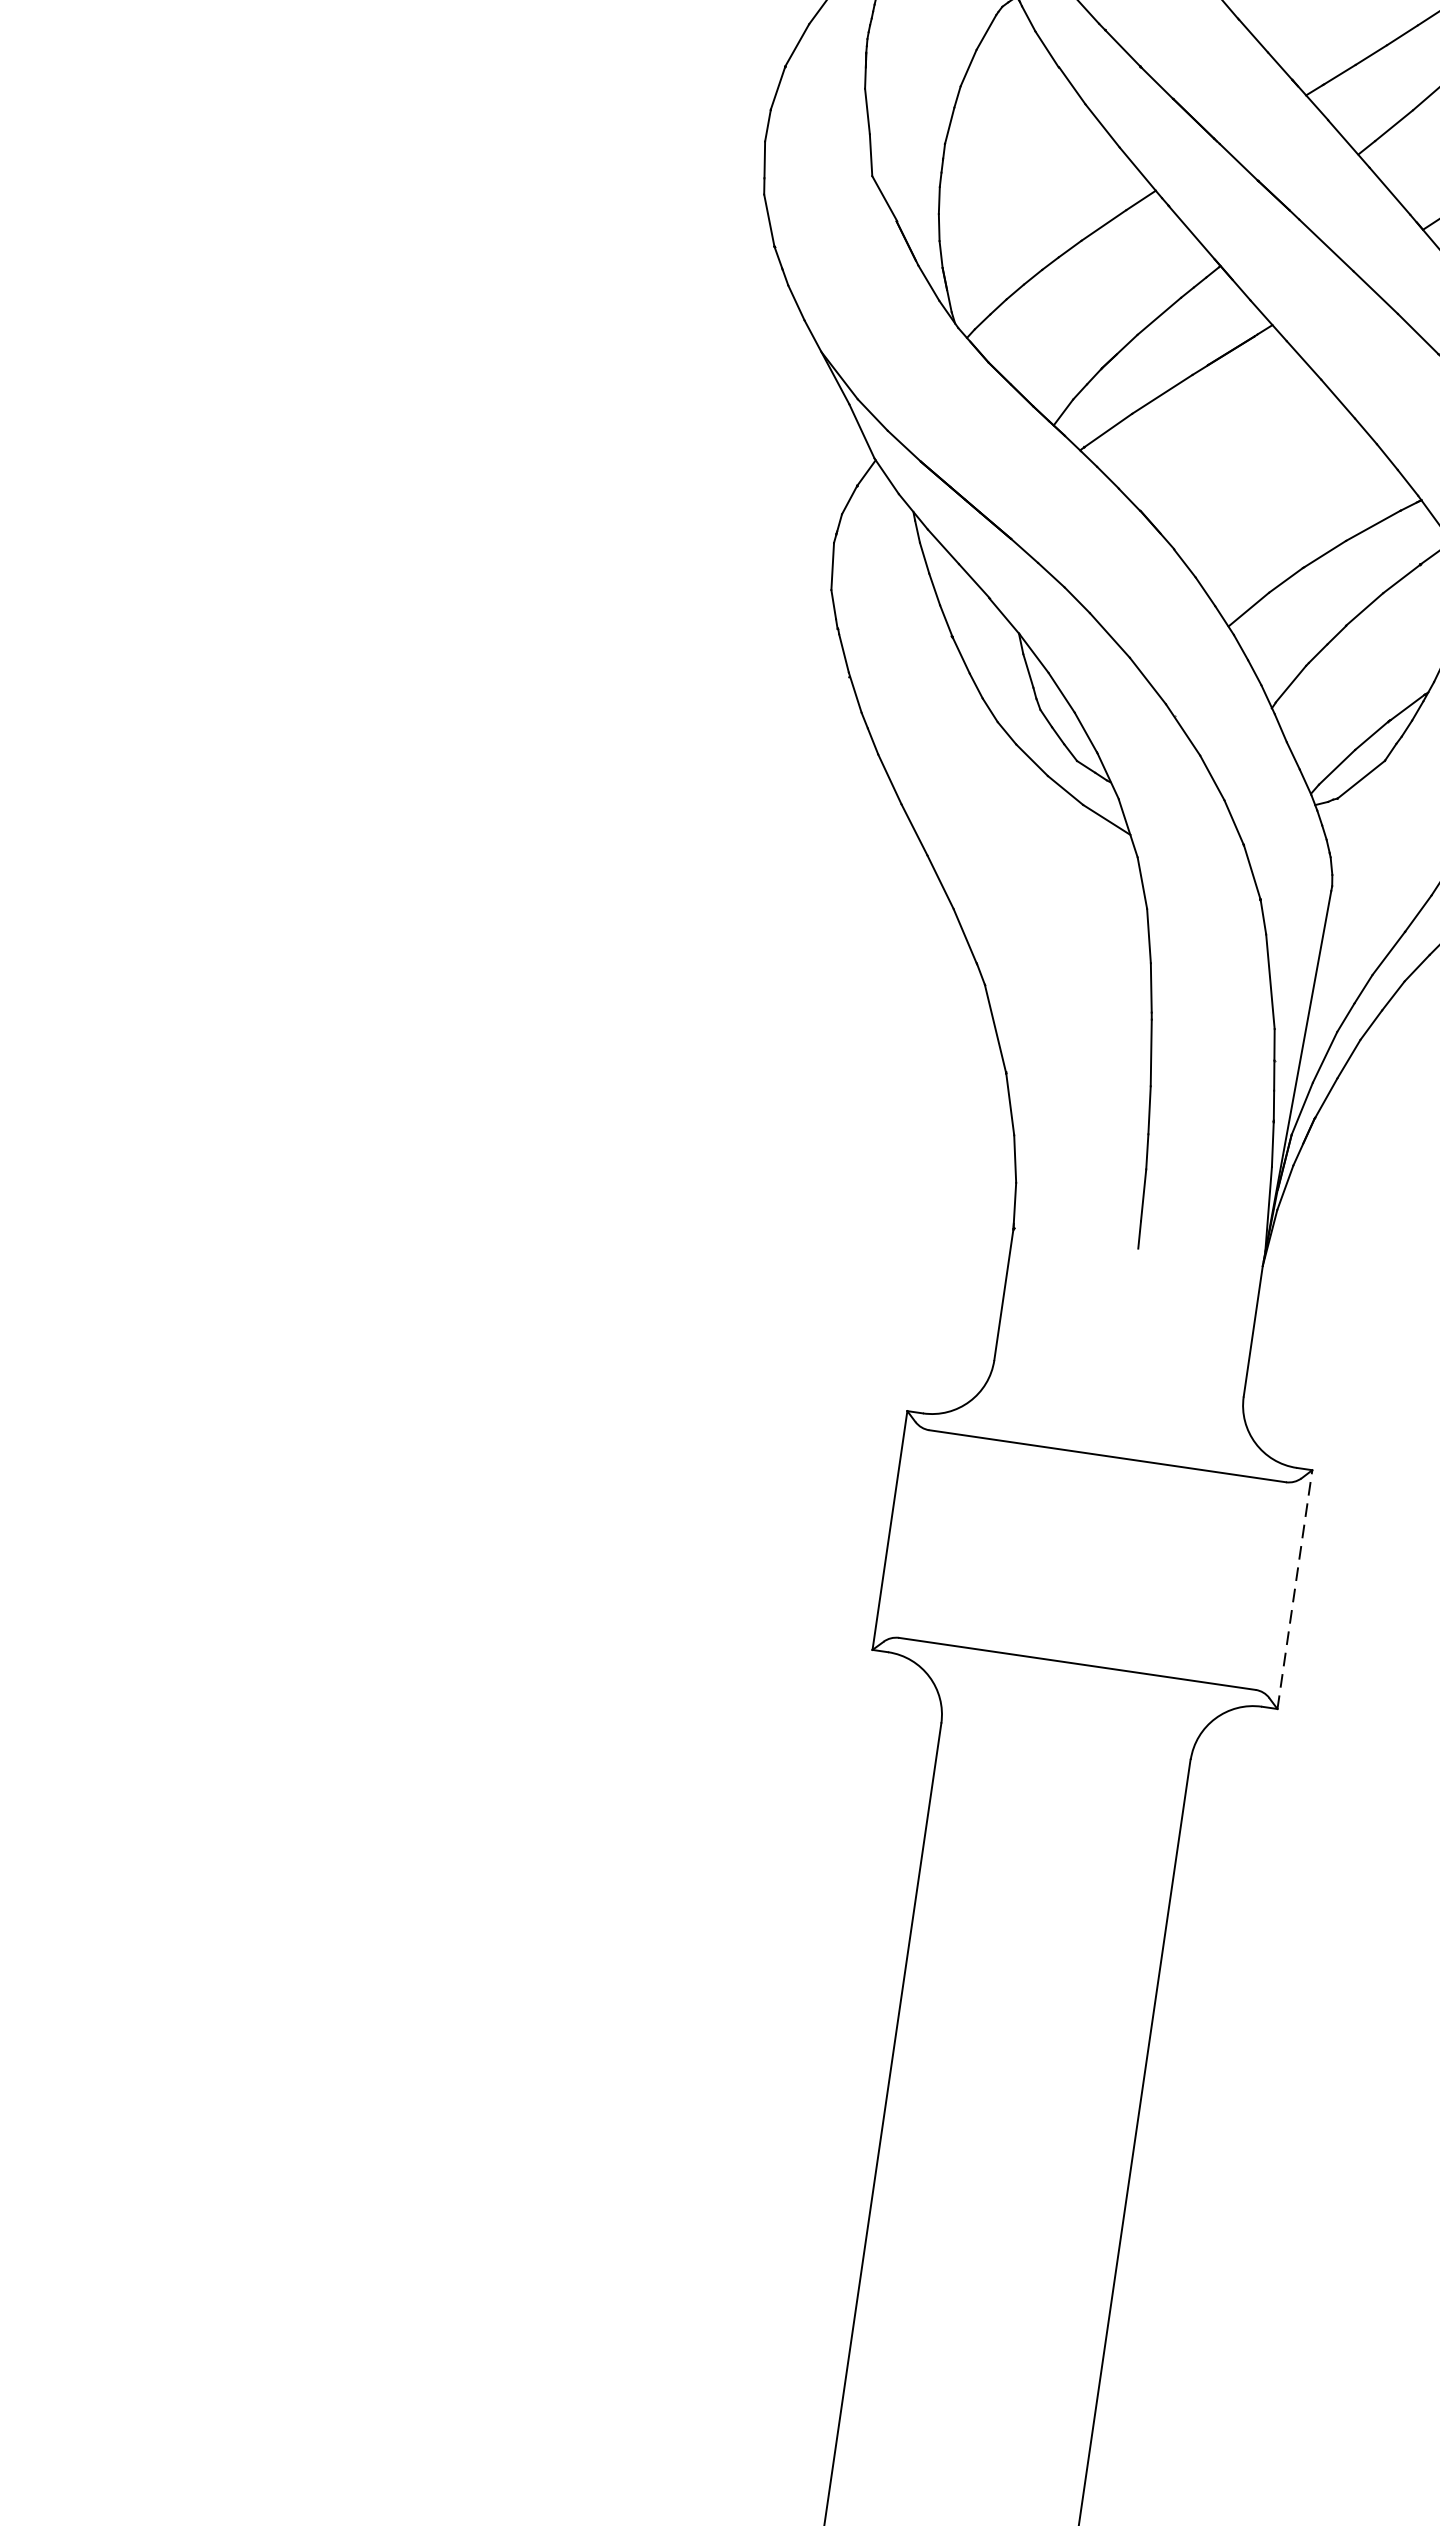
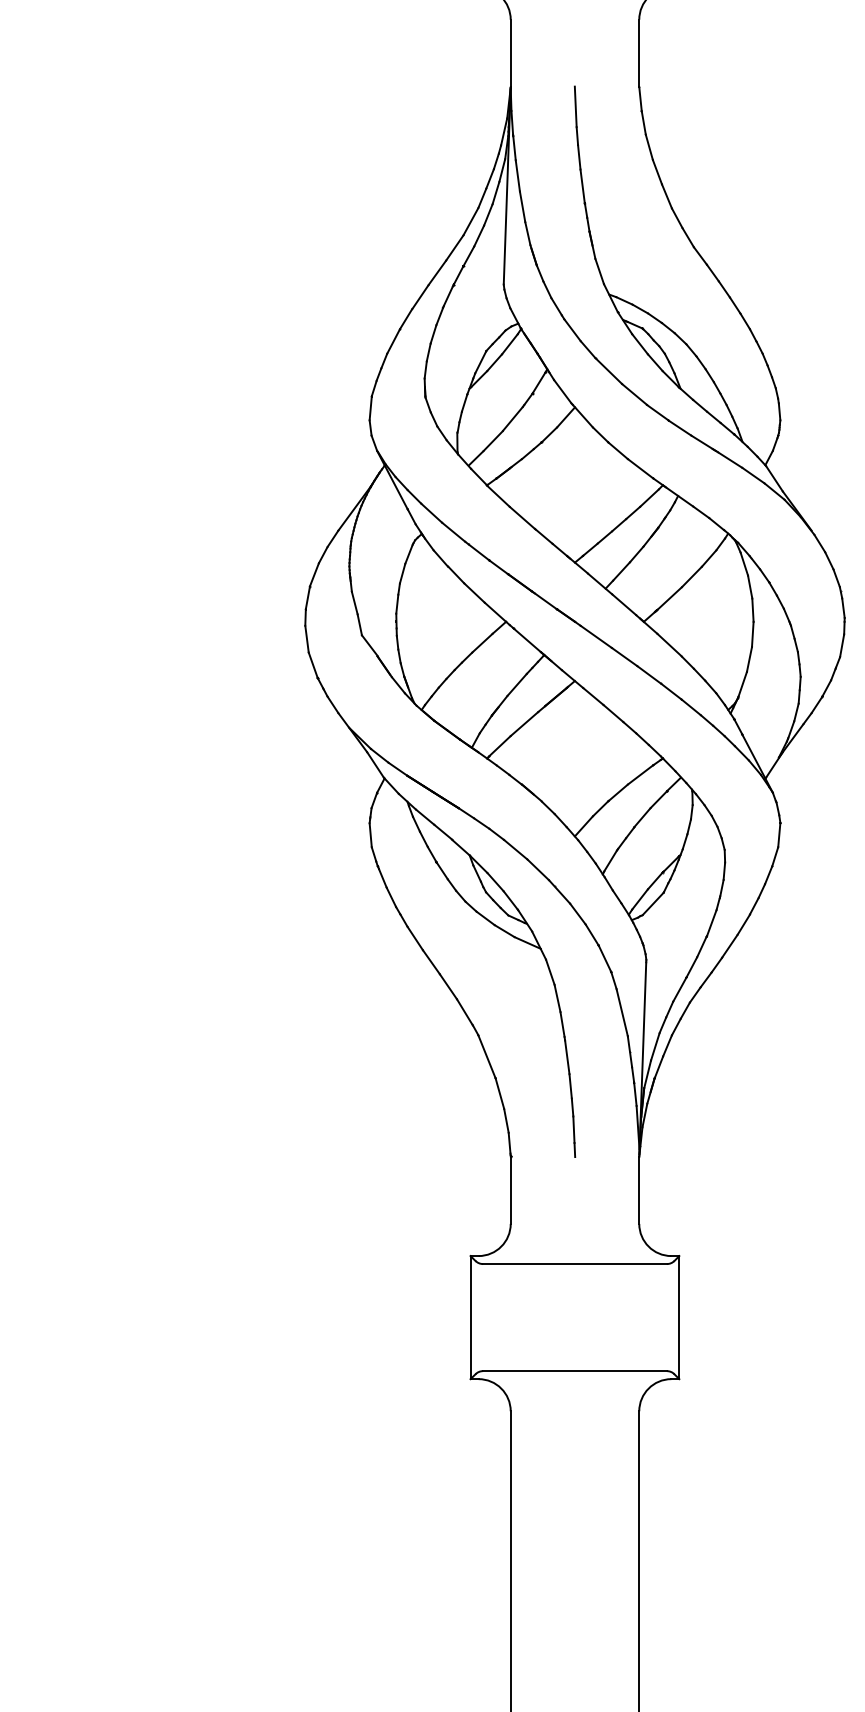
line: (1295, 1589) -> (679, 1317), dashed -> solid

